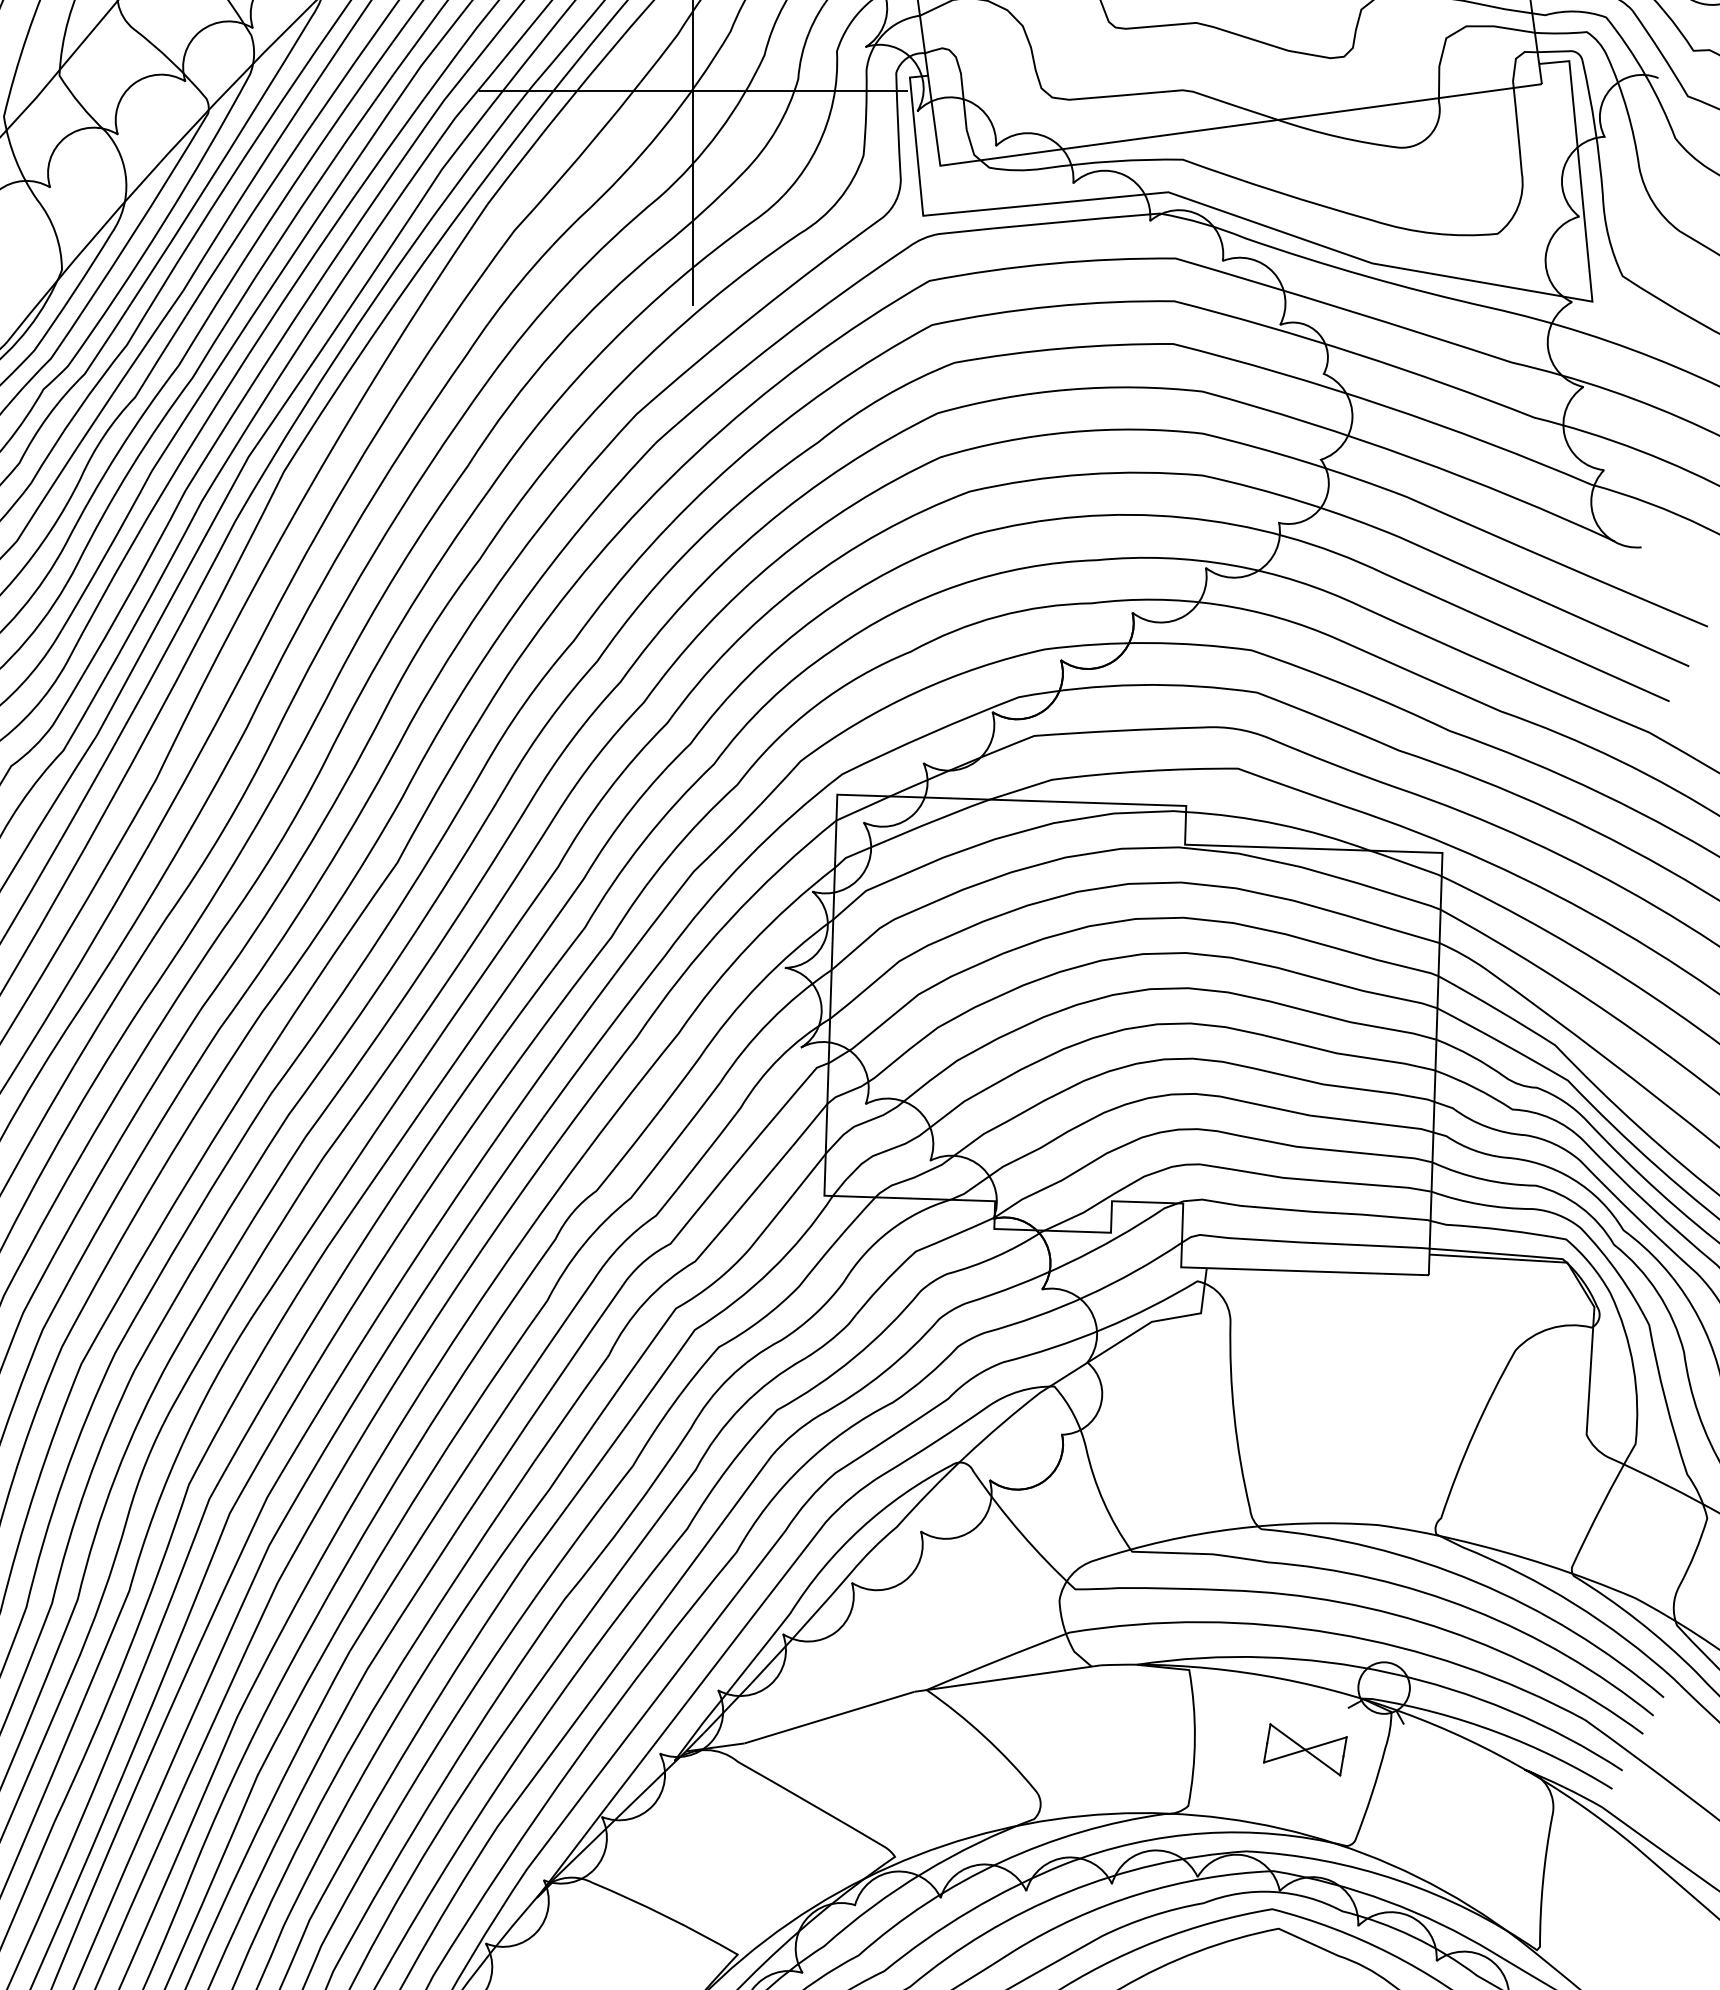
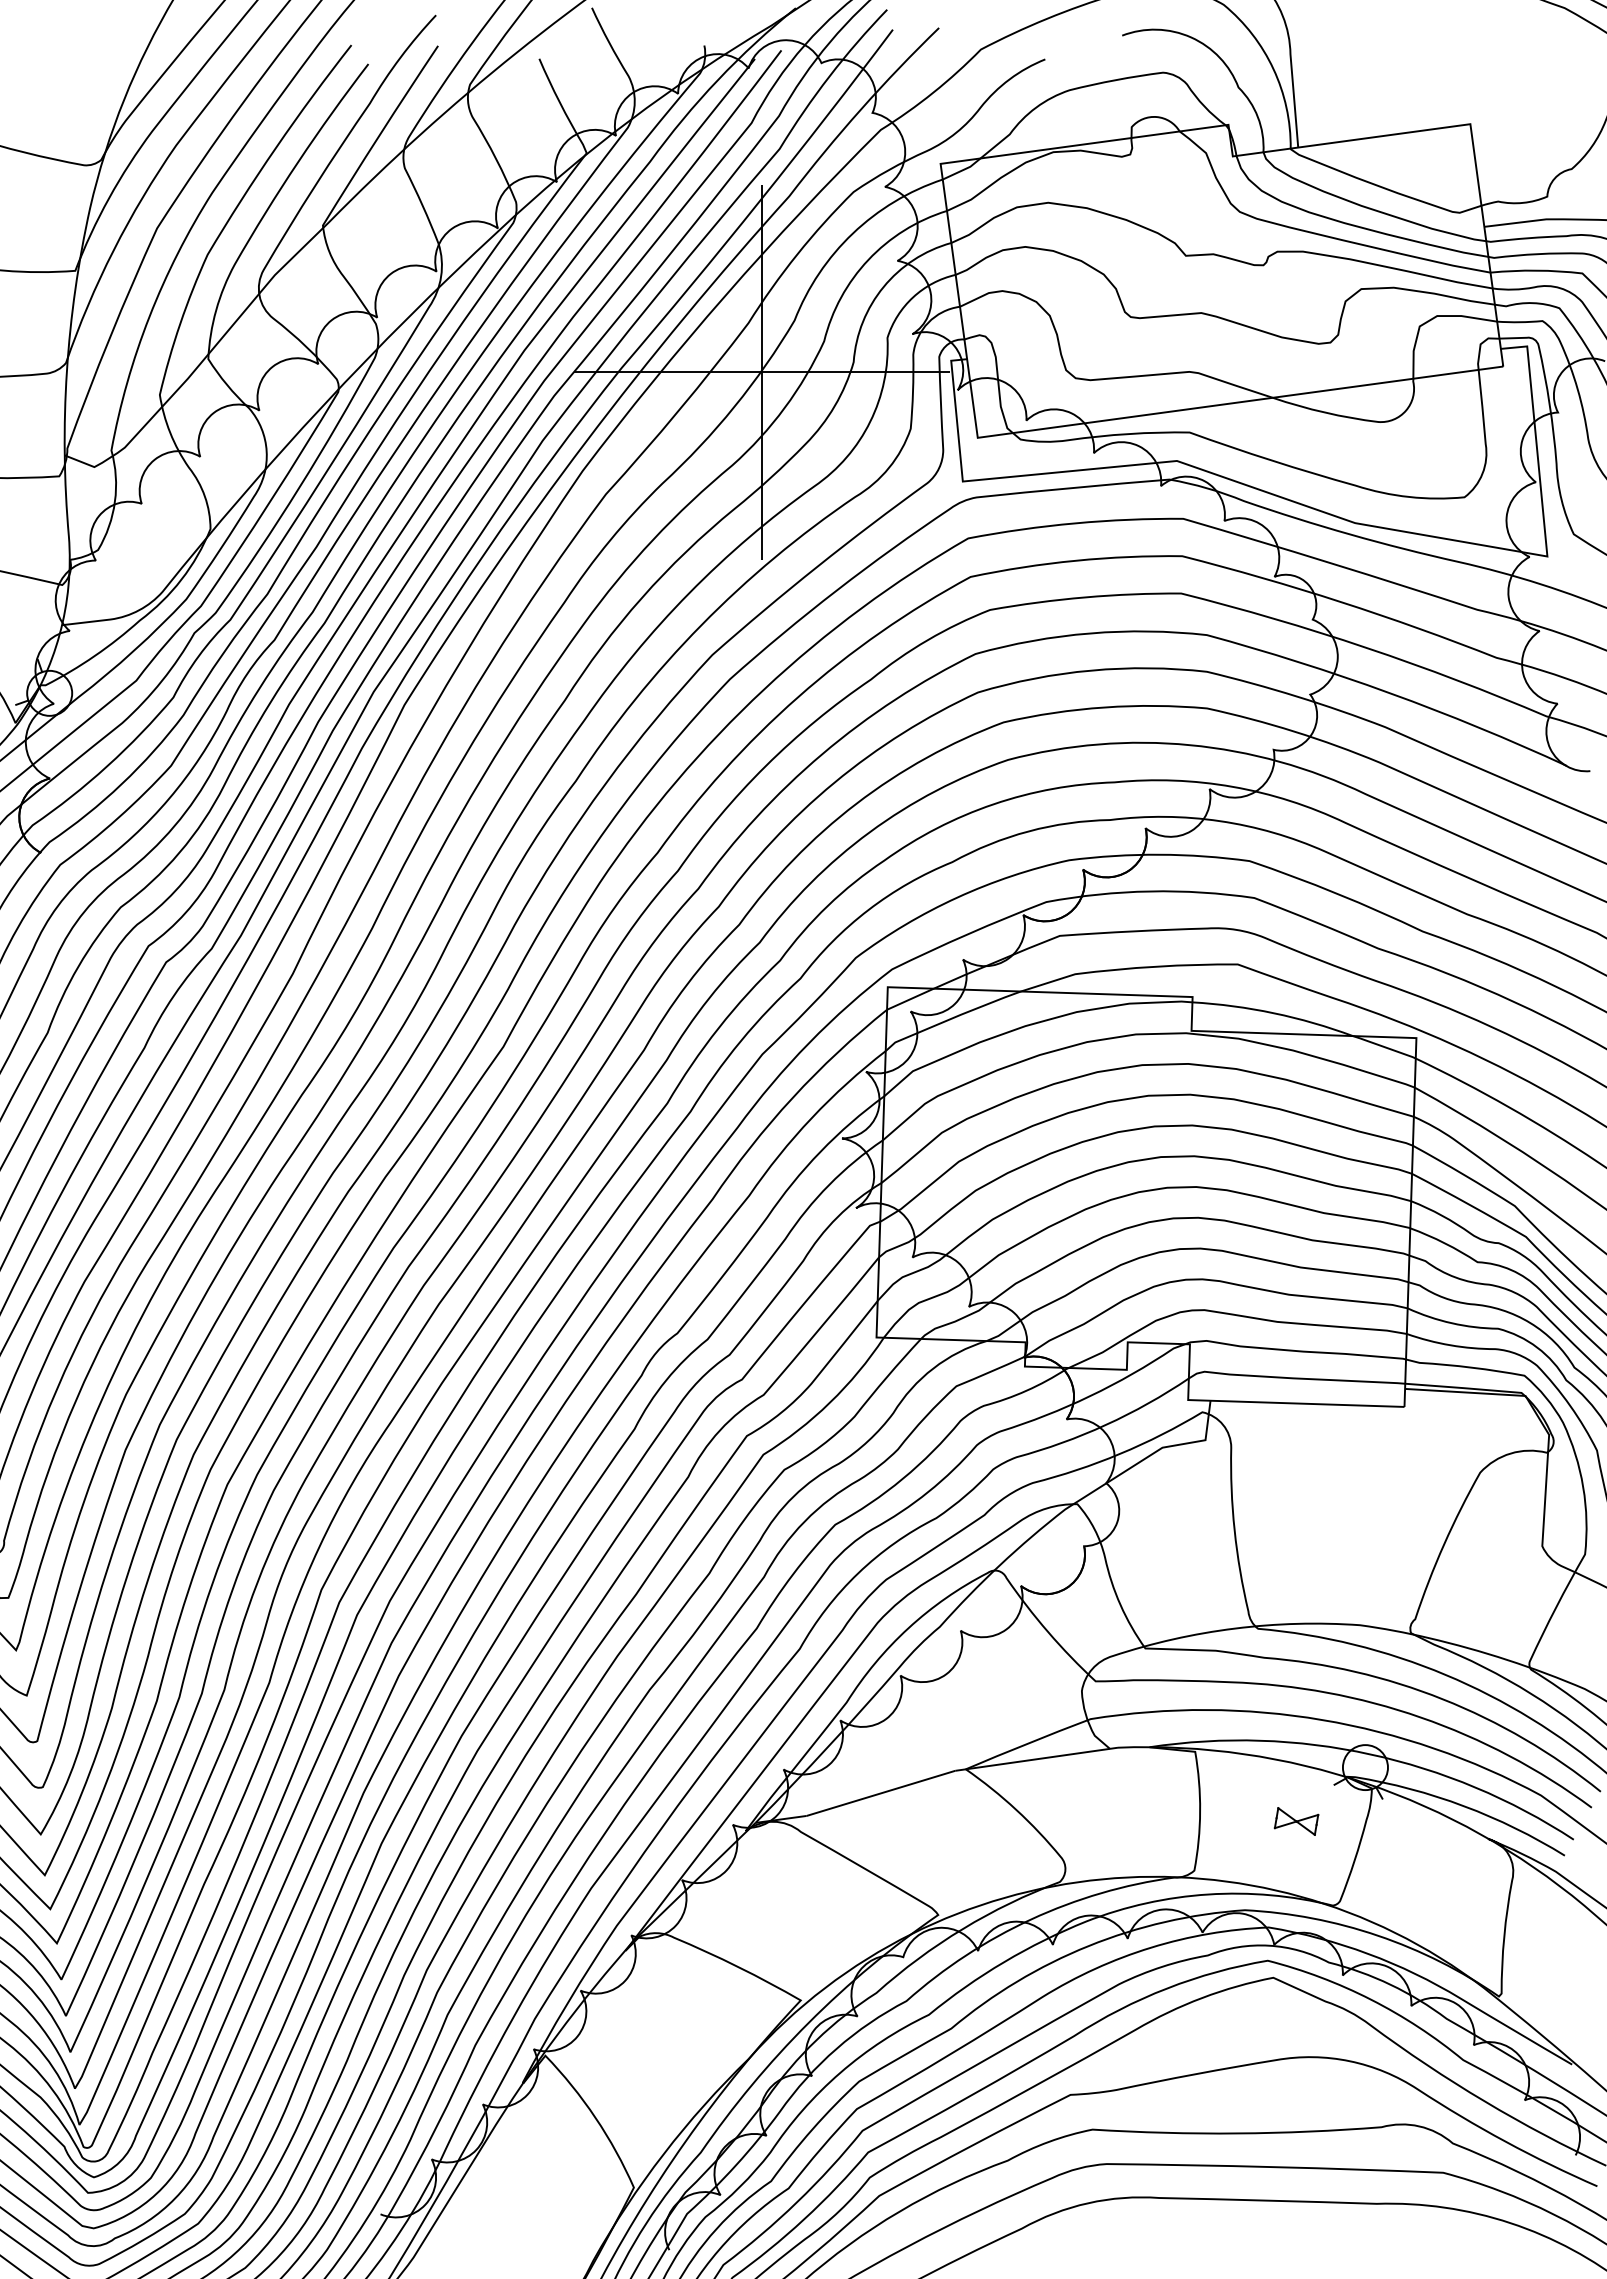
part: (1305, 1749) -> (1296, 1821), size x0.6

